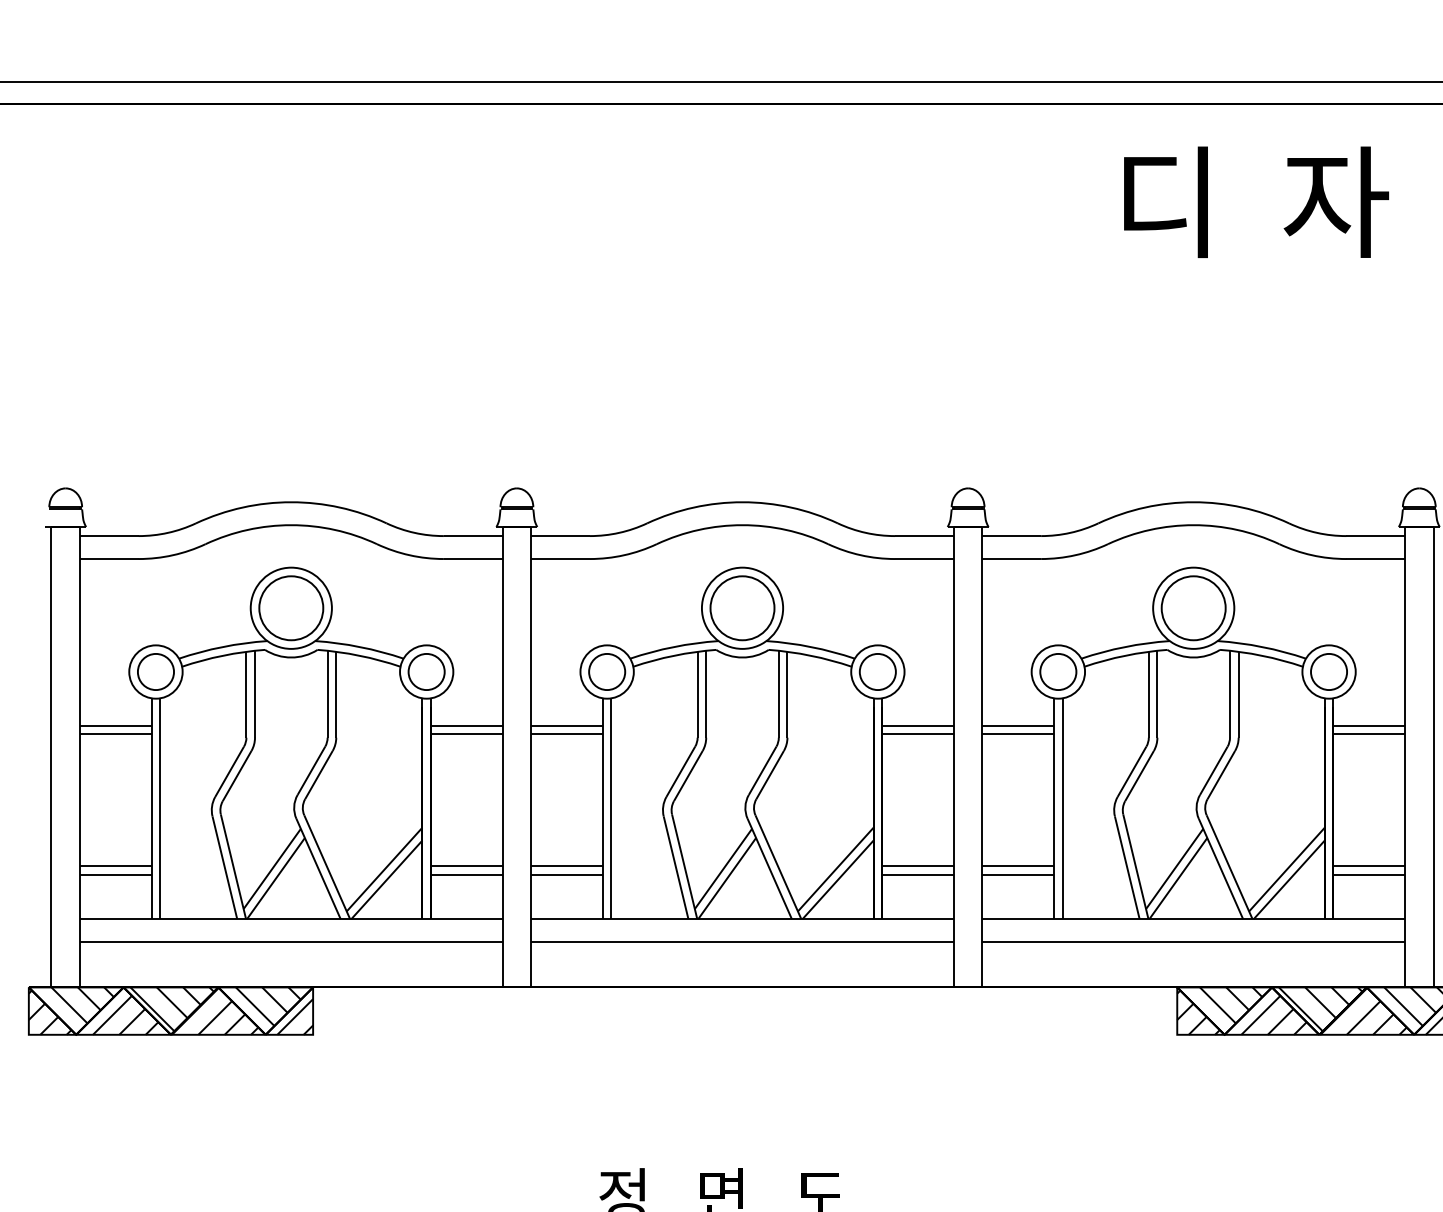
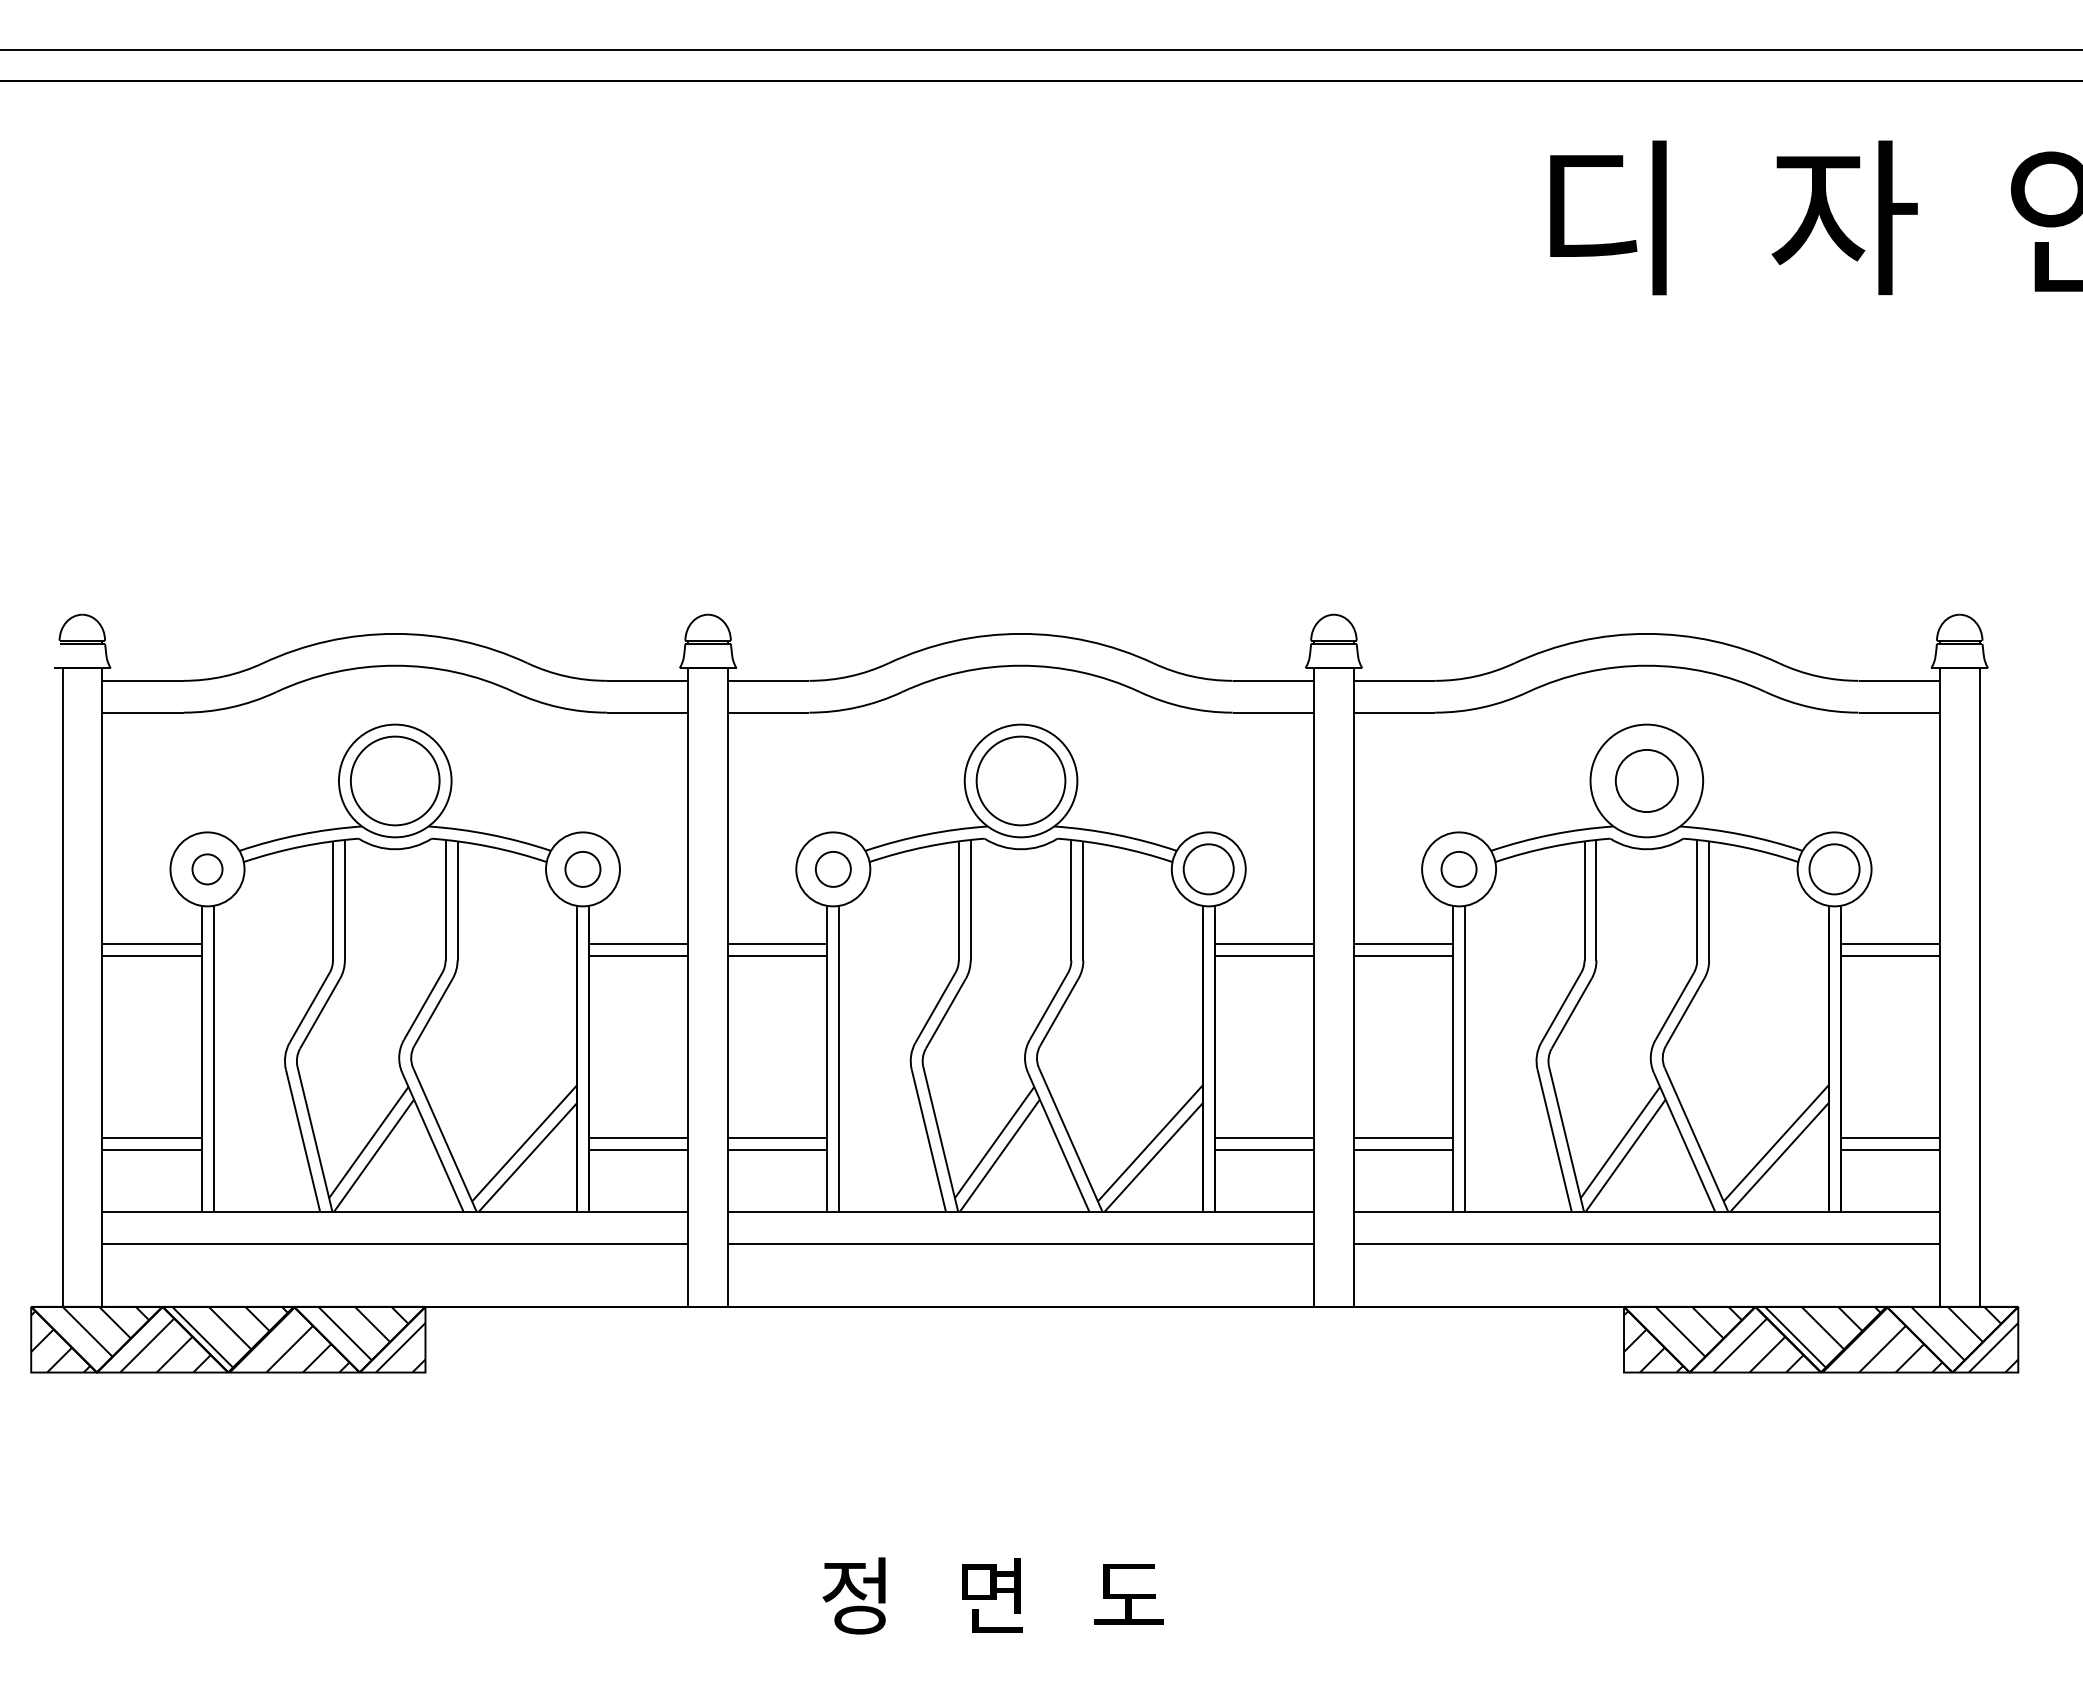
part: (1193, 607) -> (1646, 780), size x0.7
part: (155, 672) -> (207, 869), size x0.6
part: (426, 672) -> (582, 869), size x0.7
part: (607, 672) -> (833, 869), size x0.7
part: (1057, 672) -> (1458, 869), size x0.7

